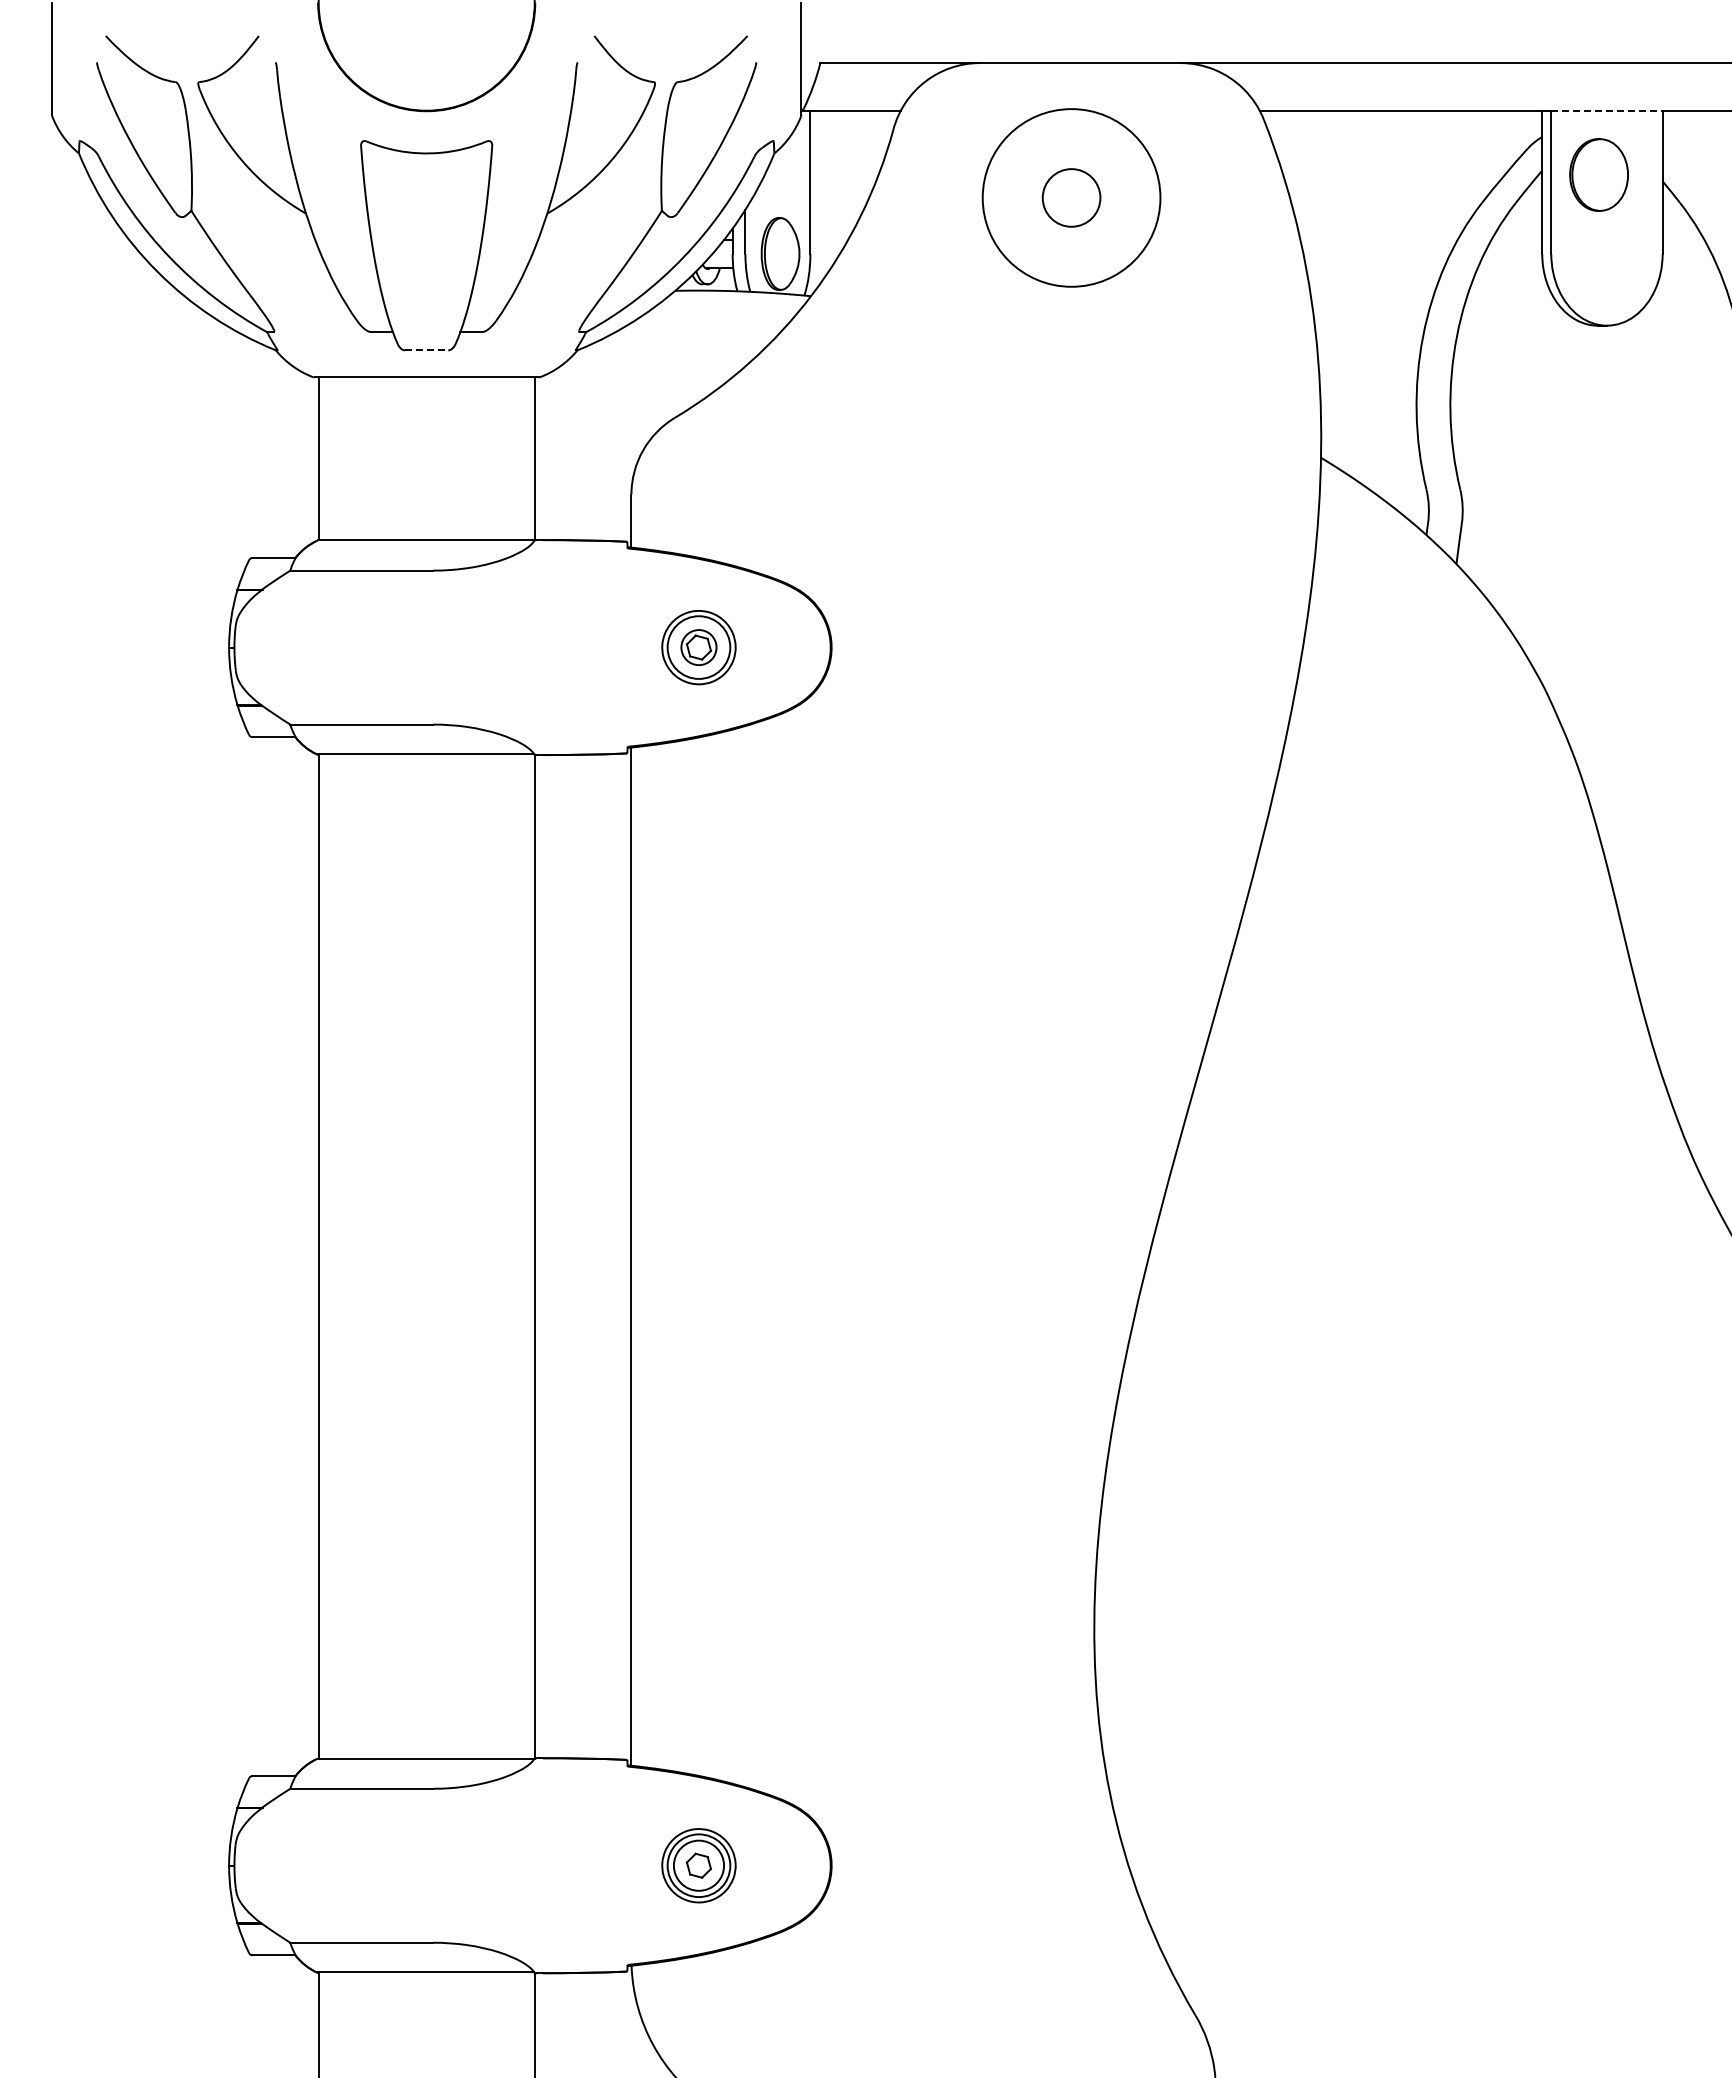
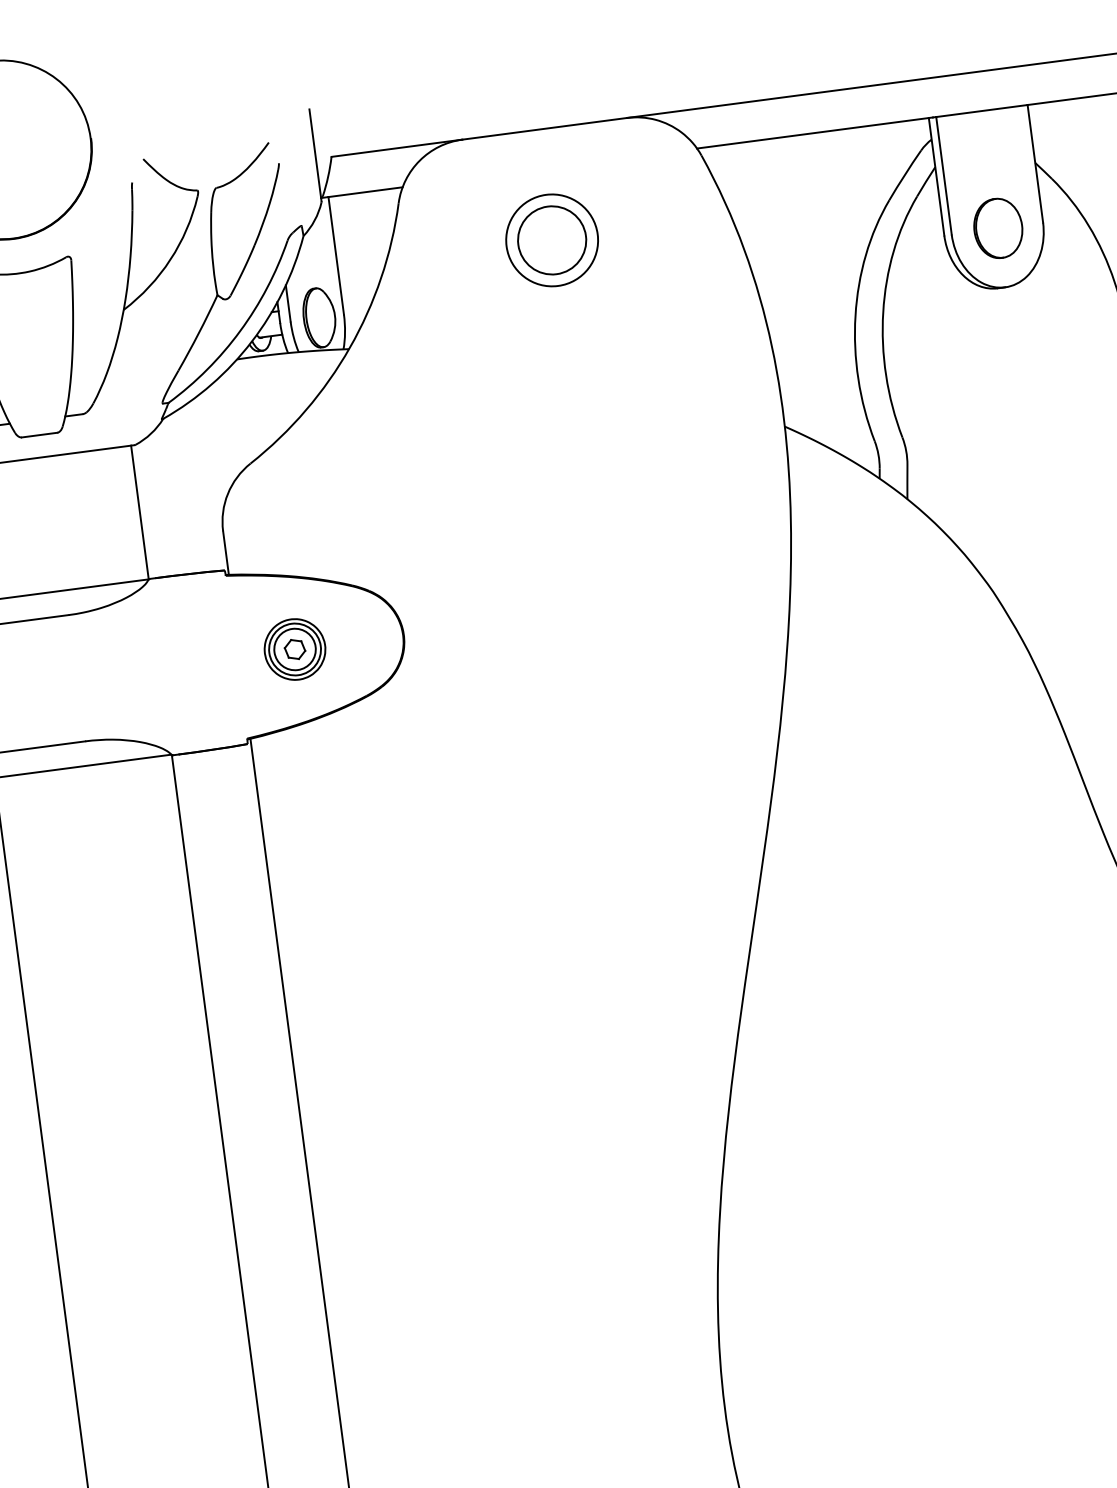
line: (1606, 110) -> (981, 110), dashed -> solid
part: (1598, 174) -> (997, 228), moved
circle: (1071, 197) -> (552, 240), size x0.62
circle: (1071, 197) -> (552, 240), size x1.43
line: (426, 350) -> (39, 435), dashed -> solid
circle: (698, 647) -> (294, 649), size x1.43

